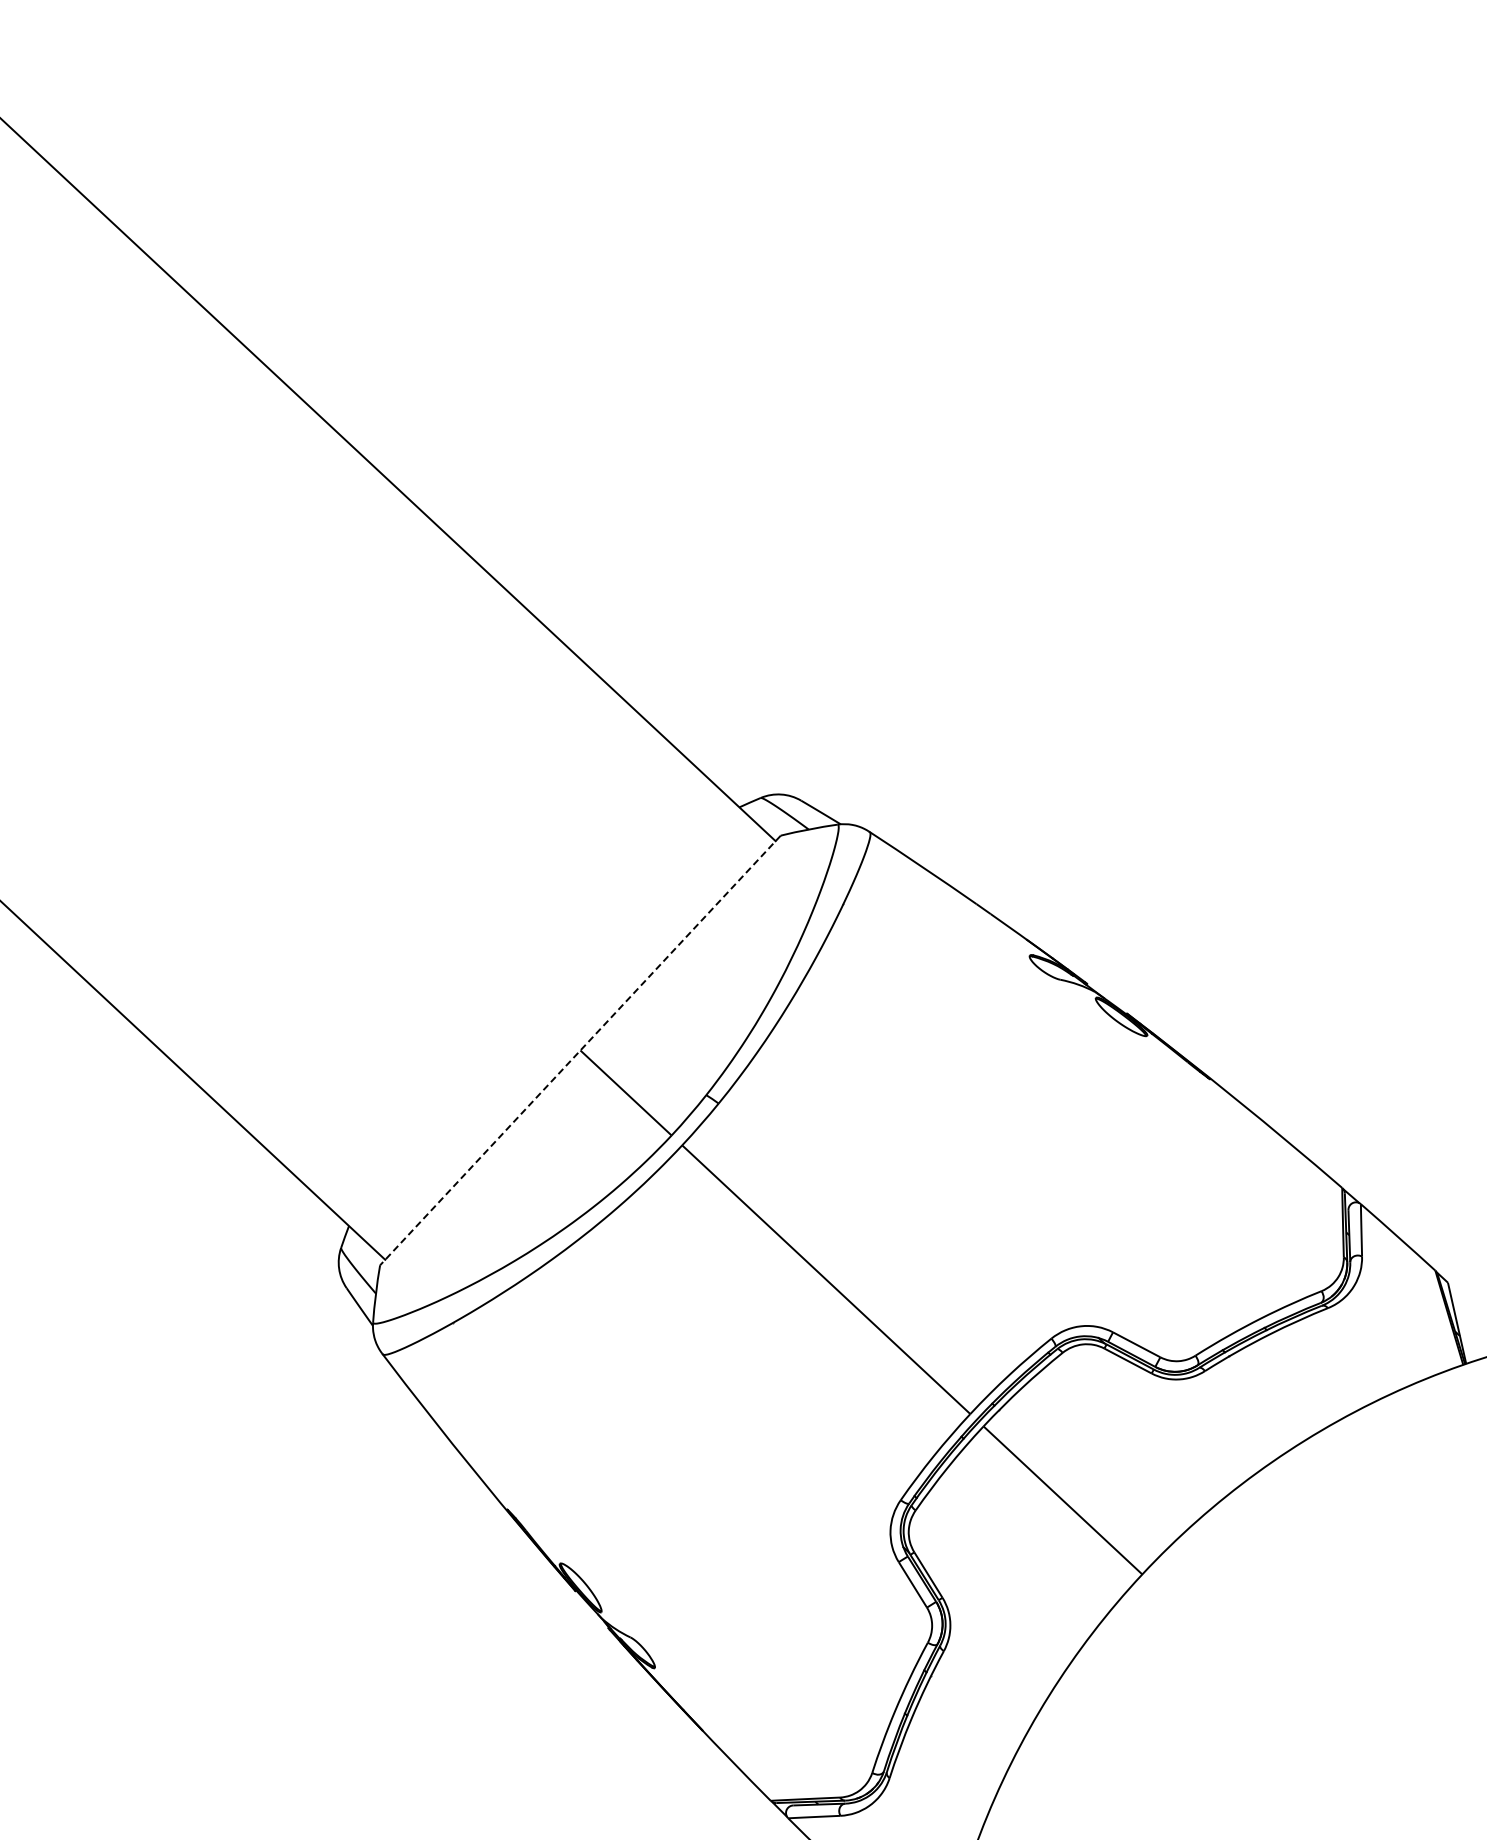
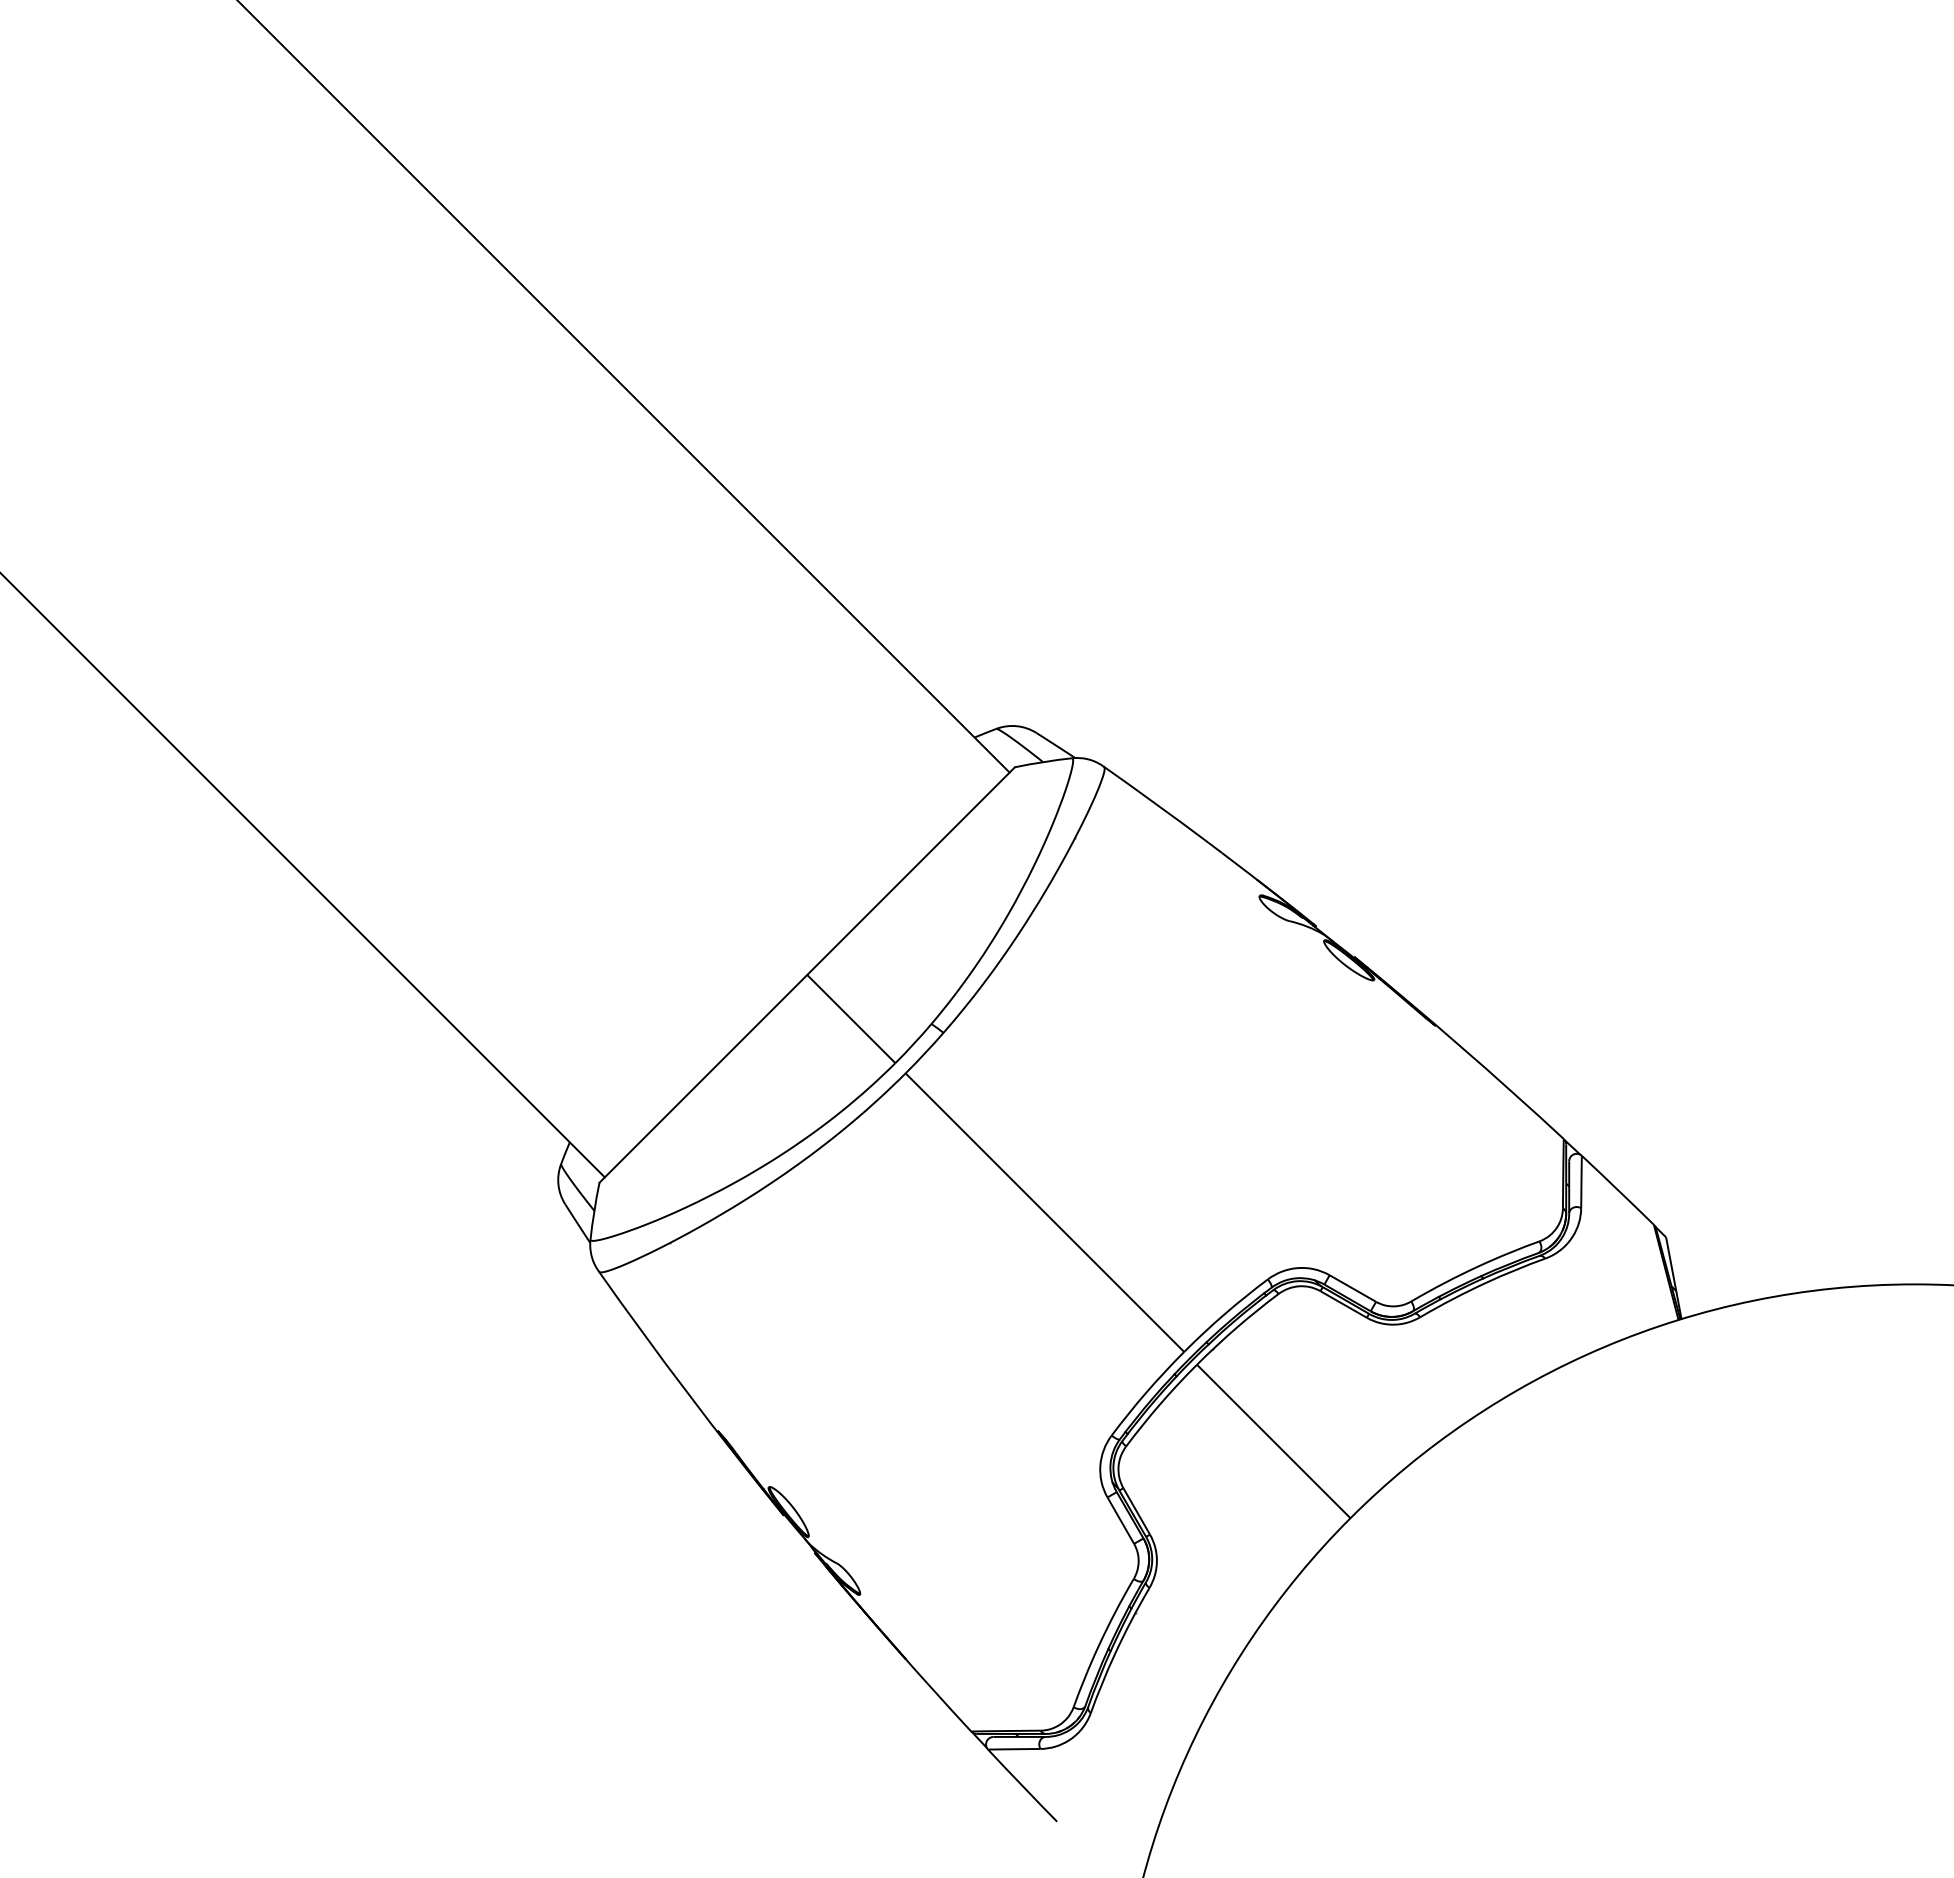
line: (580, 1049) -> (807, 974), dashed -> solid

